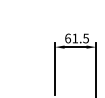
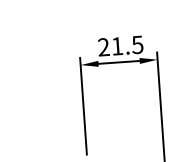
text: (68, 38) -> (104, 47), 61.5 -> 21.5

